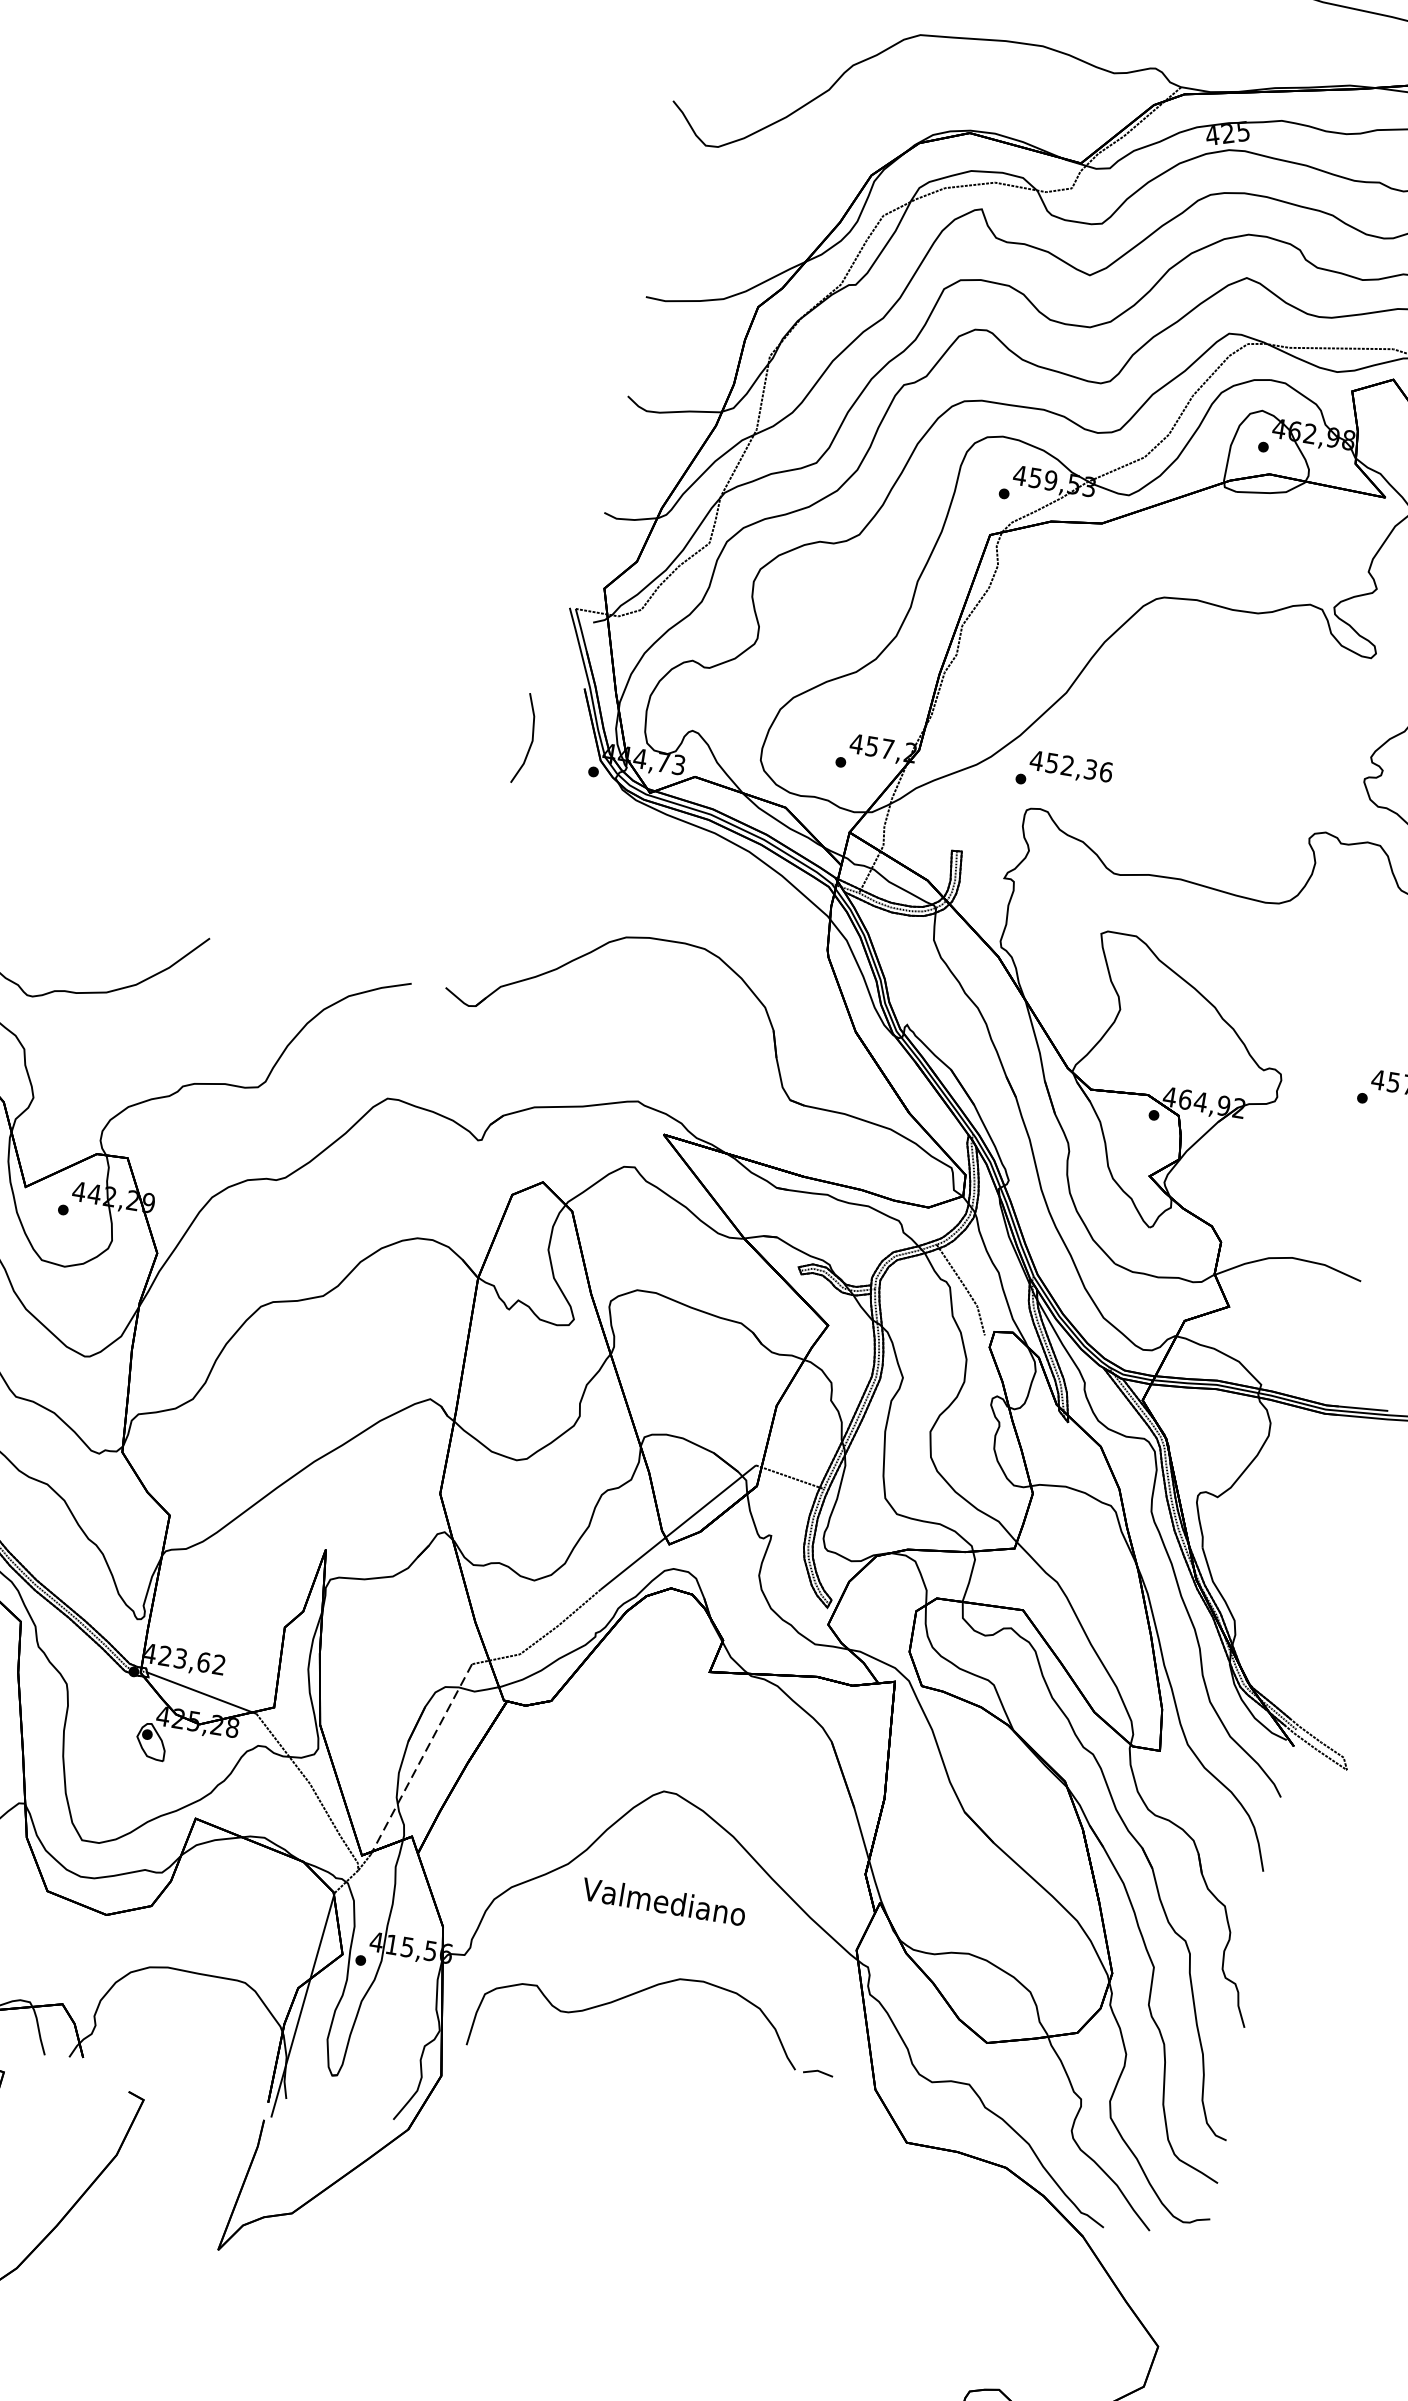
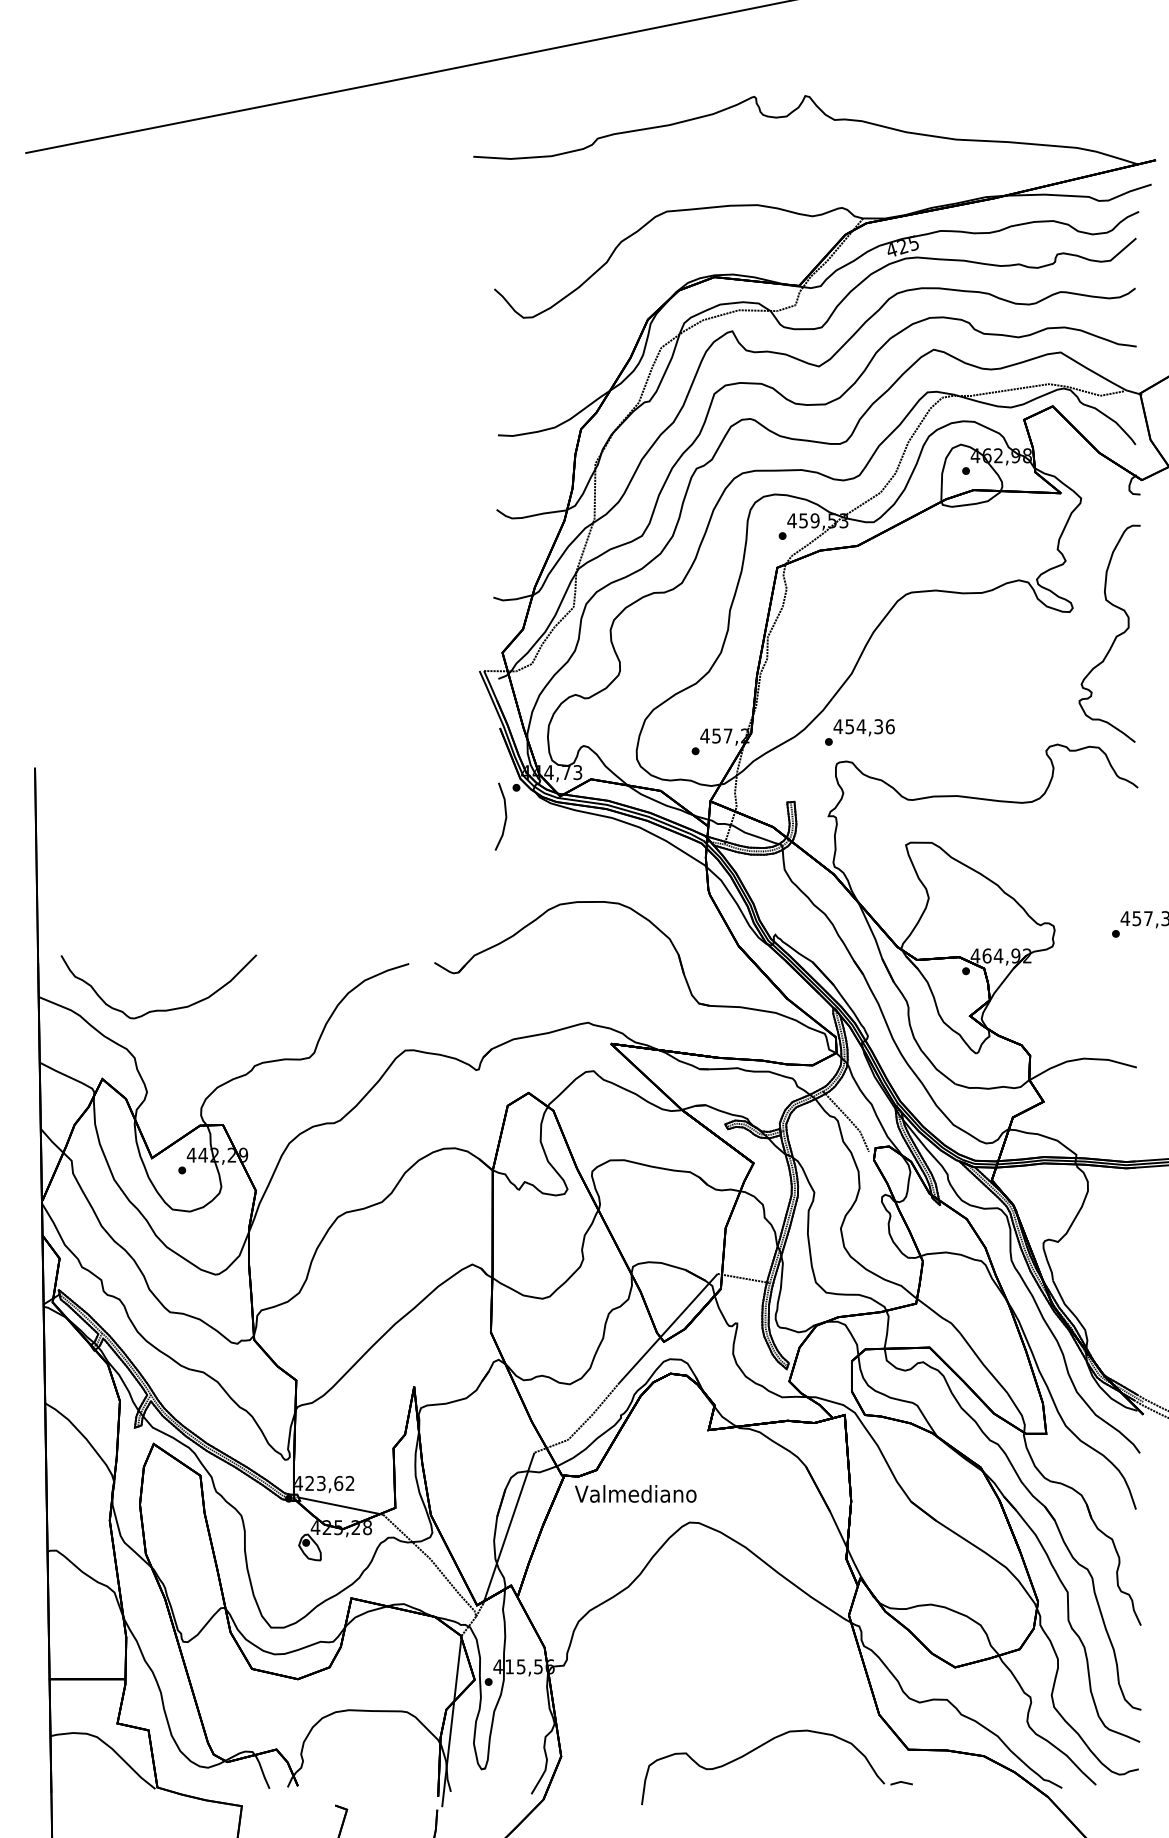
line: (531, 739) -> (505, 816), moved
text: (1067, 765) -> (861, 726), 452,36 -> 454,36
line: (420, 1759) -> (508, 1528), dashed -> solid
text: (663, 1901) -> (635, 1493), moved
part: (644, 1991) -> (765, 1744), moved

